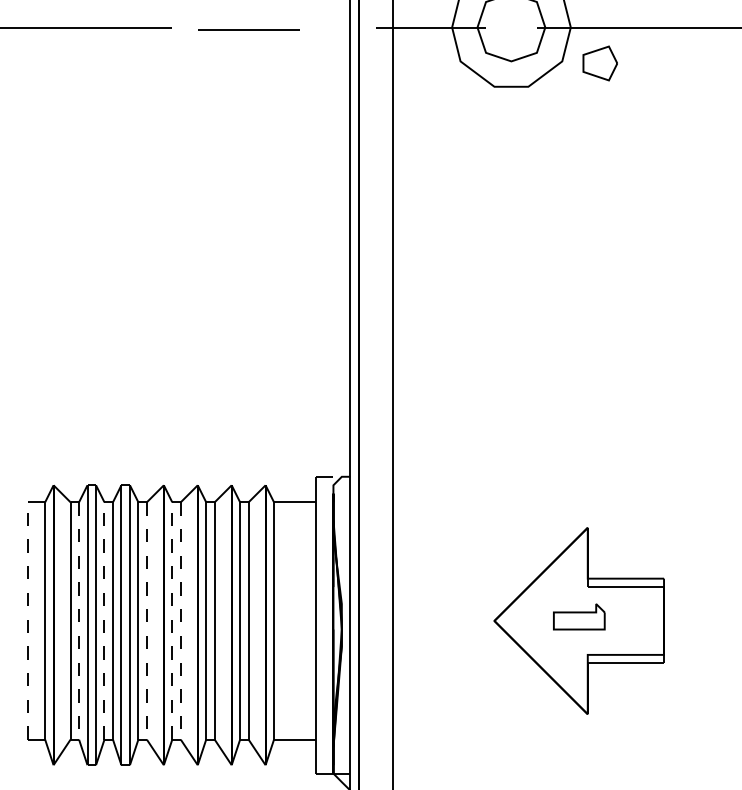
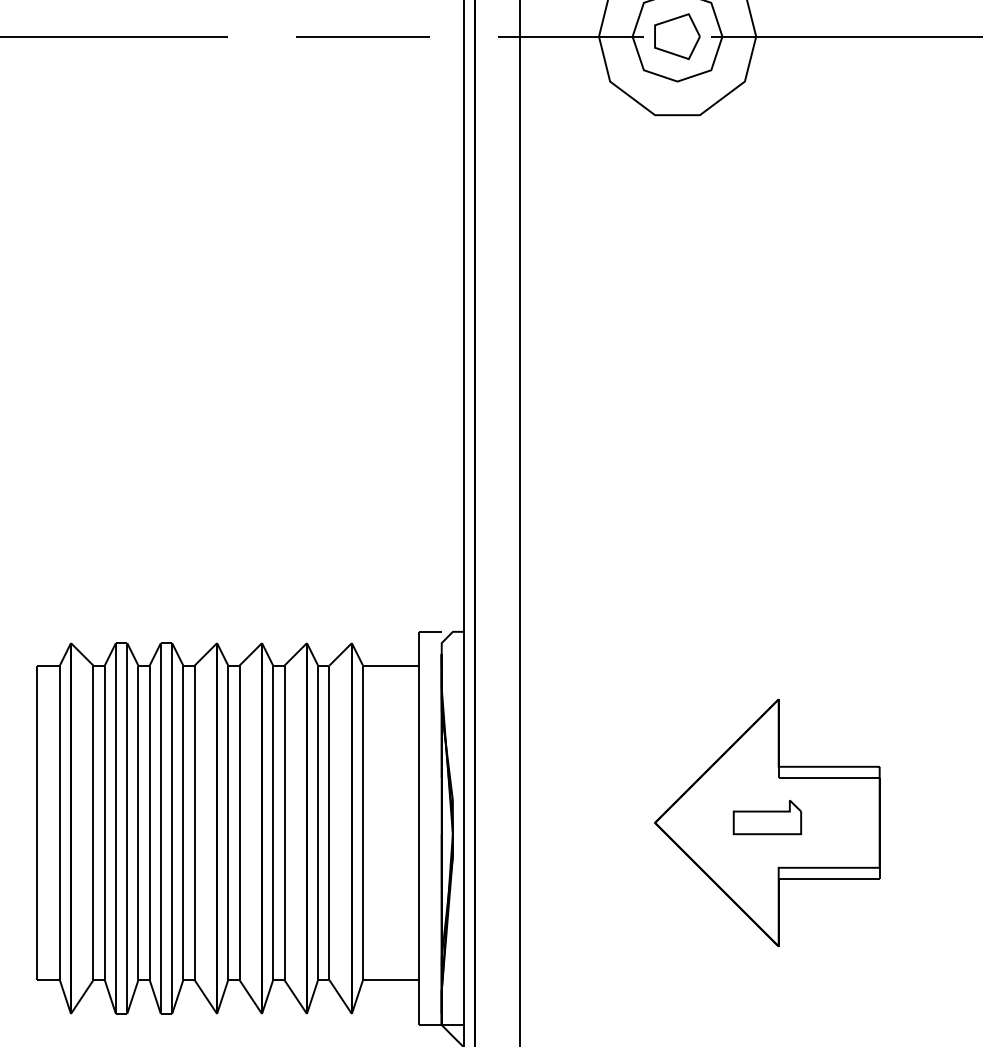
line: (248, 29) -> (362, 36), moved
part: (599, 63) -> (676, 36), moved
line: (28, 620) -> (37, 822), dashed -> solid
line: (79, 620) -> (105, 822), dashed -> solid
line: (104, 620) -> (138, 822), dashed -> solid
line: (146, 620) -> (194, 822), dashed -> solid
line: (172, 620) -> (228, 822), dashed -> solid
line: (180, 620) -> (239, 822), dashed -> solid

